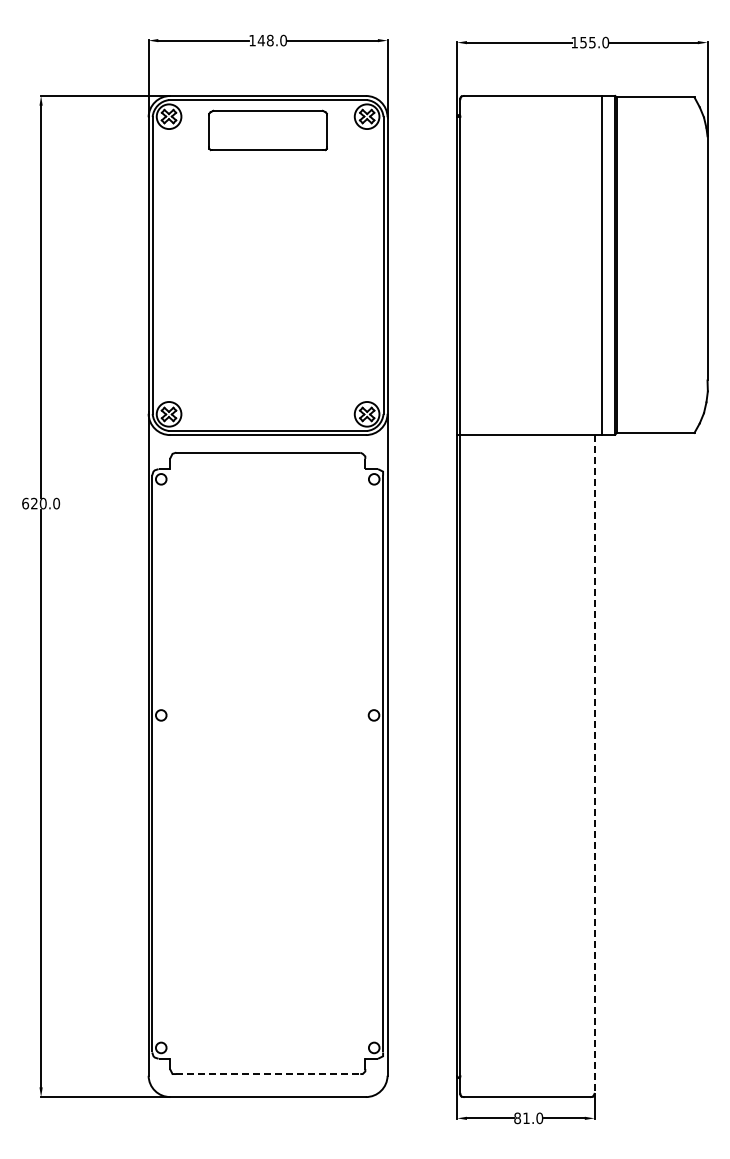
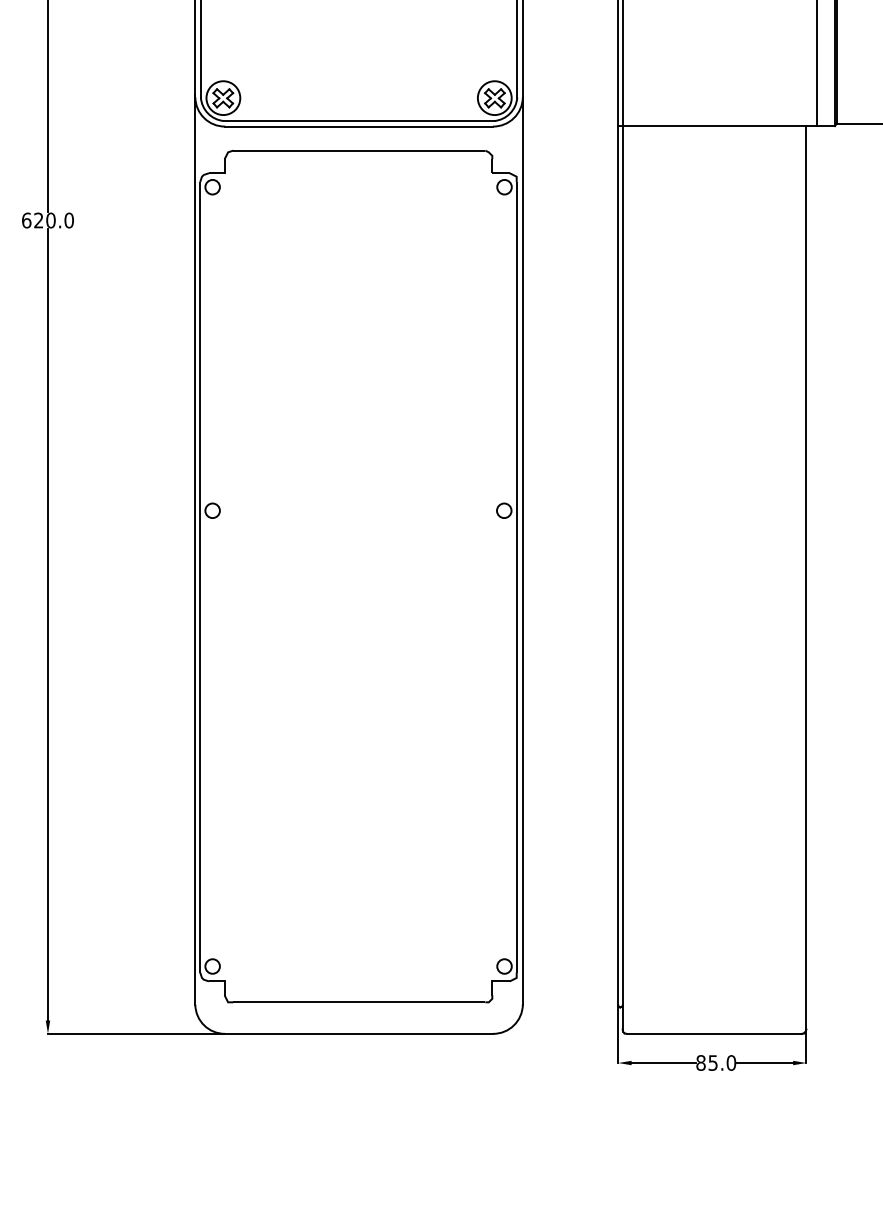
line: (594, 764) -> (806, 578), dashed -> solid
line: (268, 1074) -> (359, 1002), dashed -> solid
text: (526, 1118) -> (713, 1063), 81.0 -> 85.0

